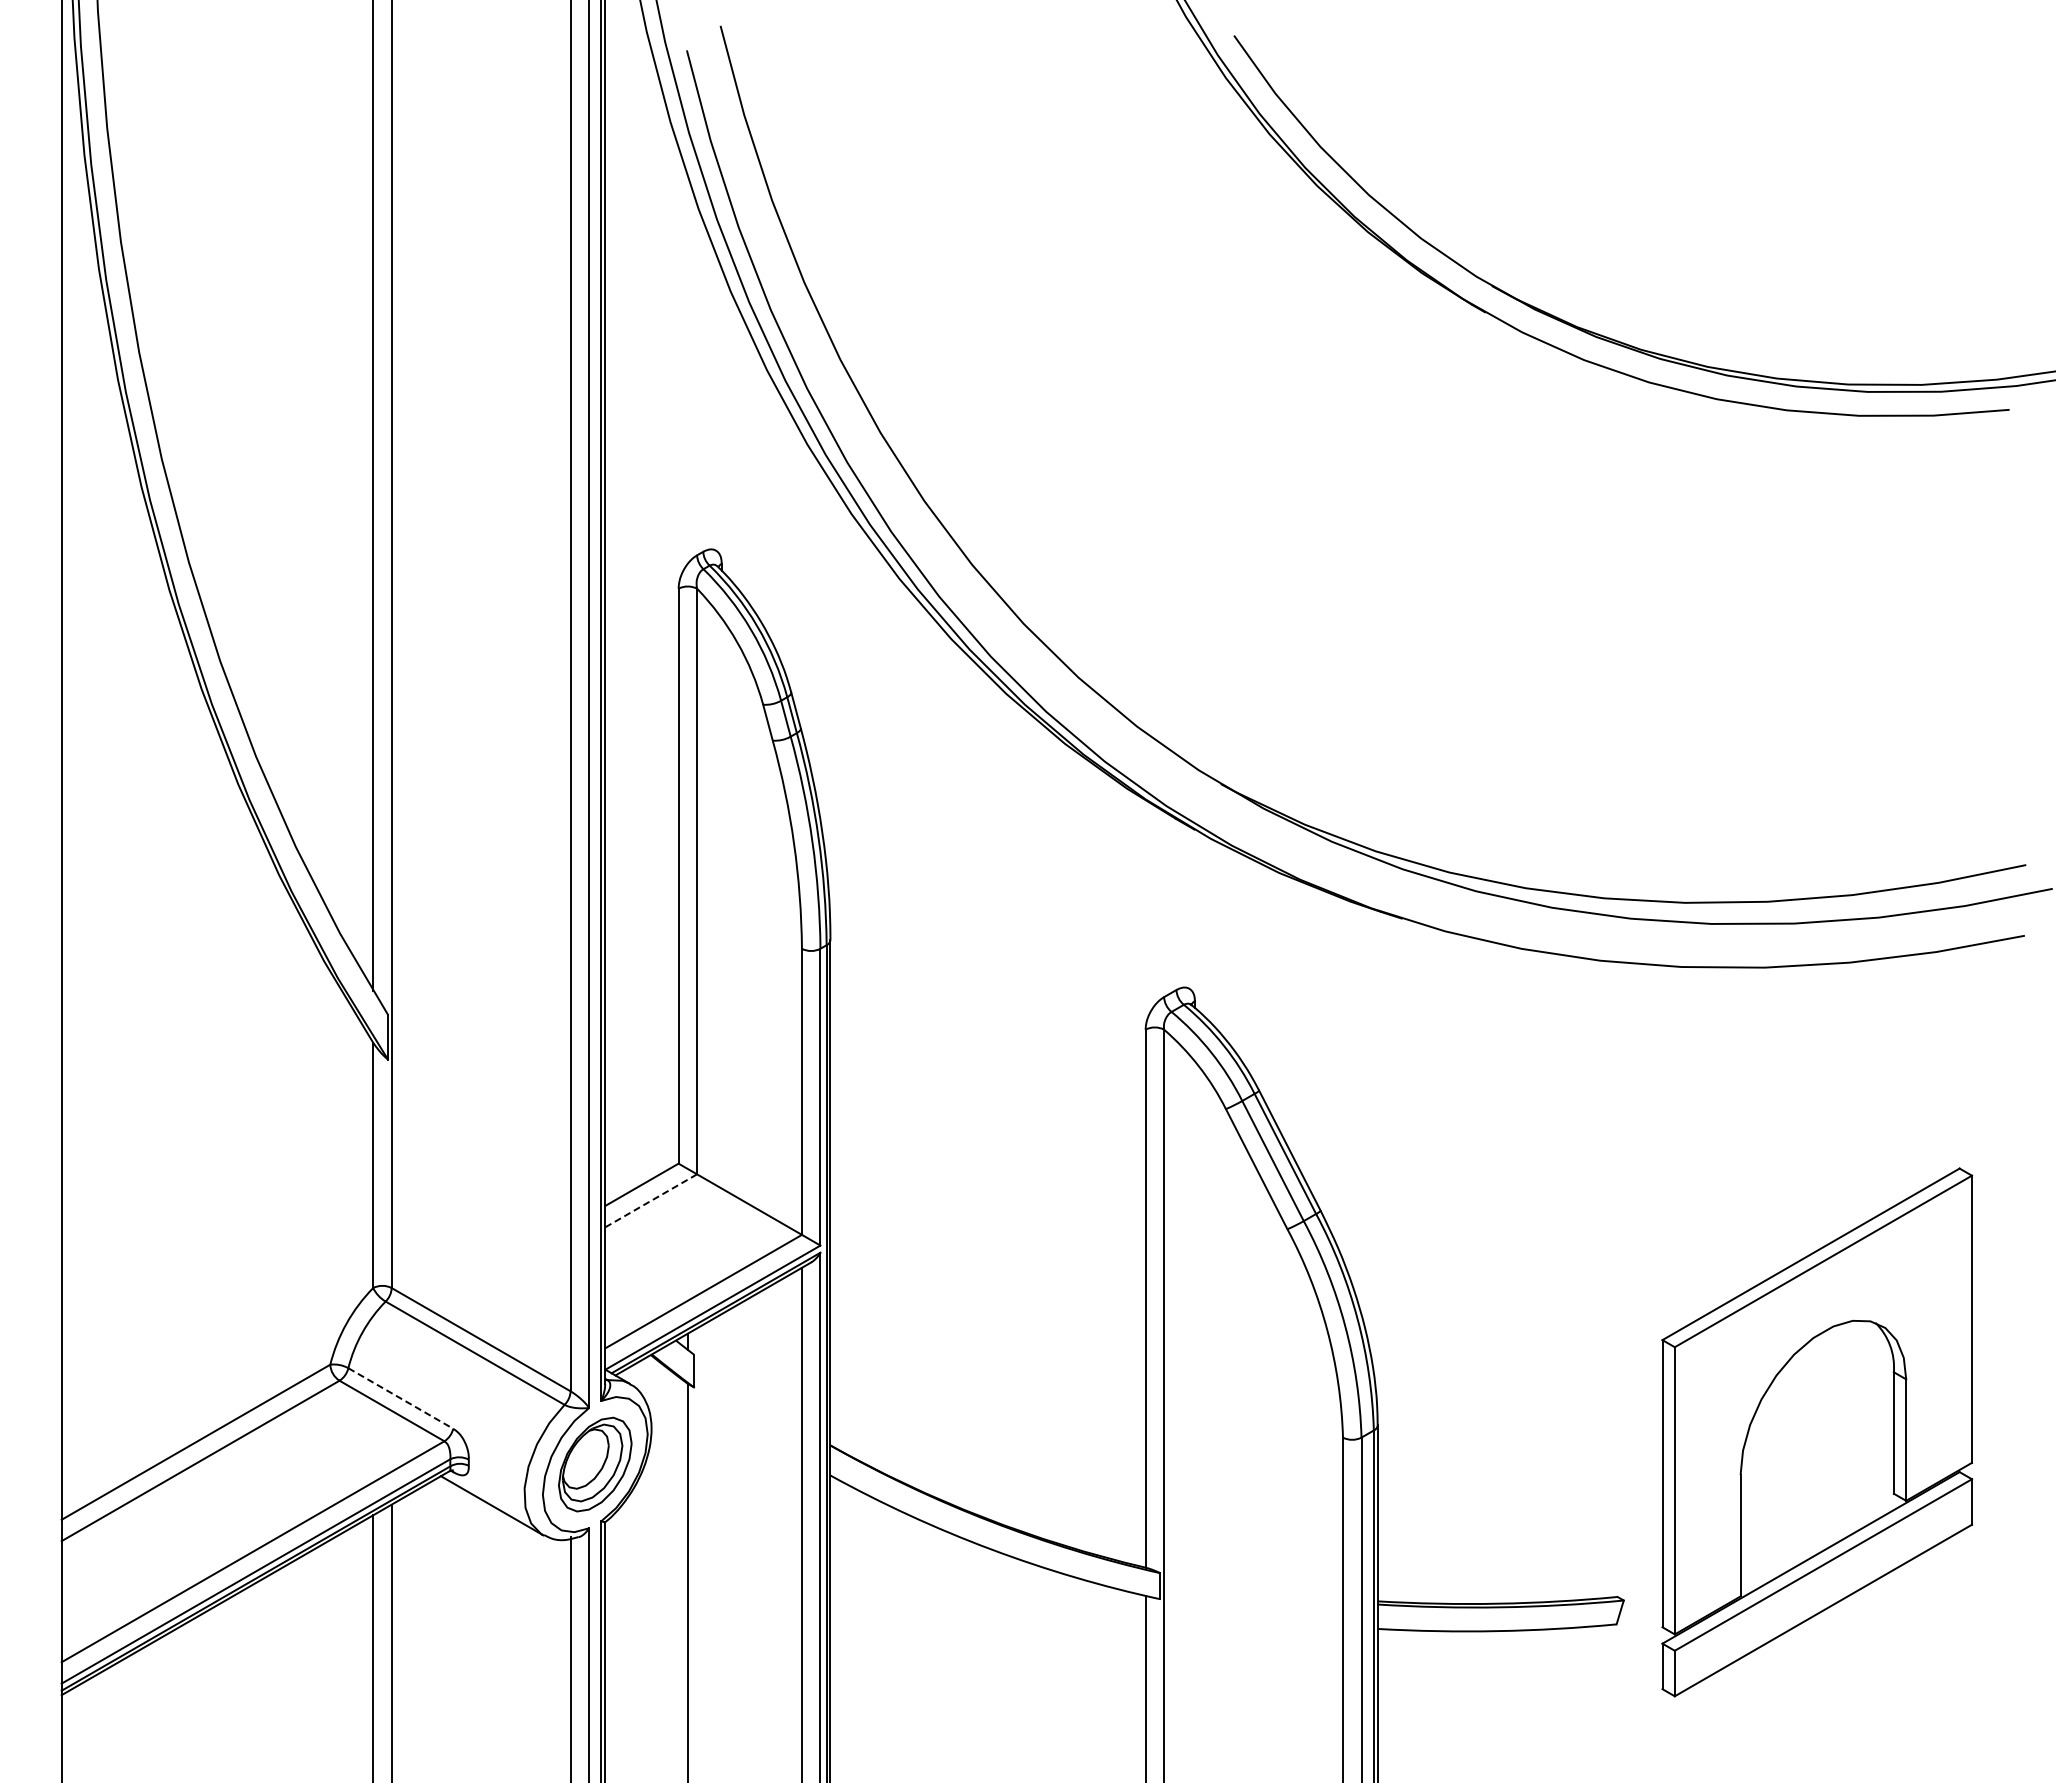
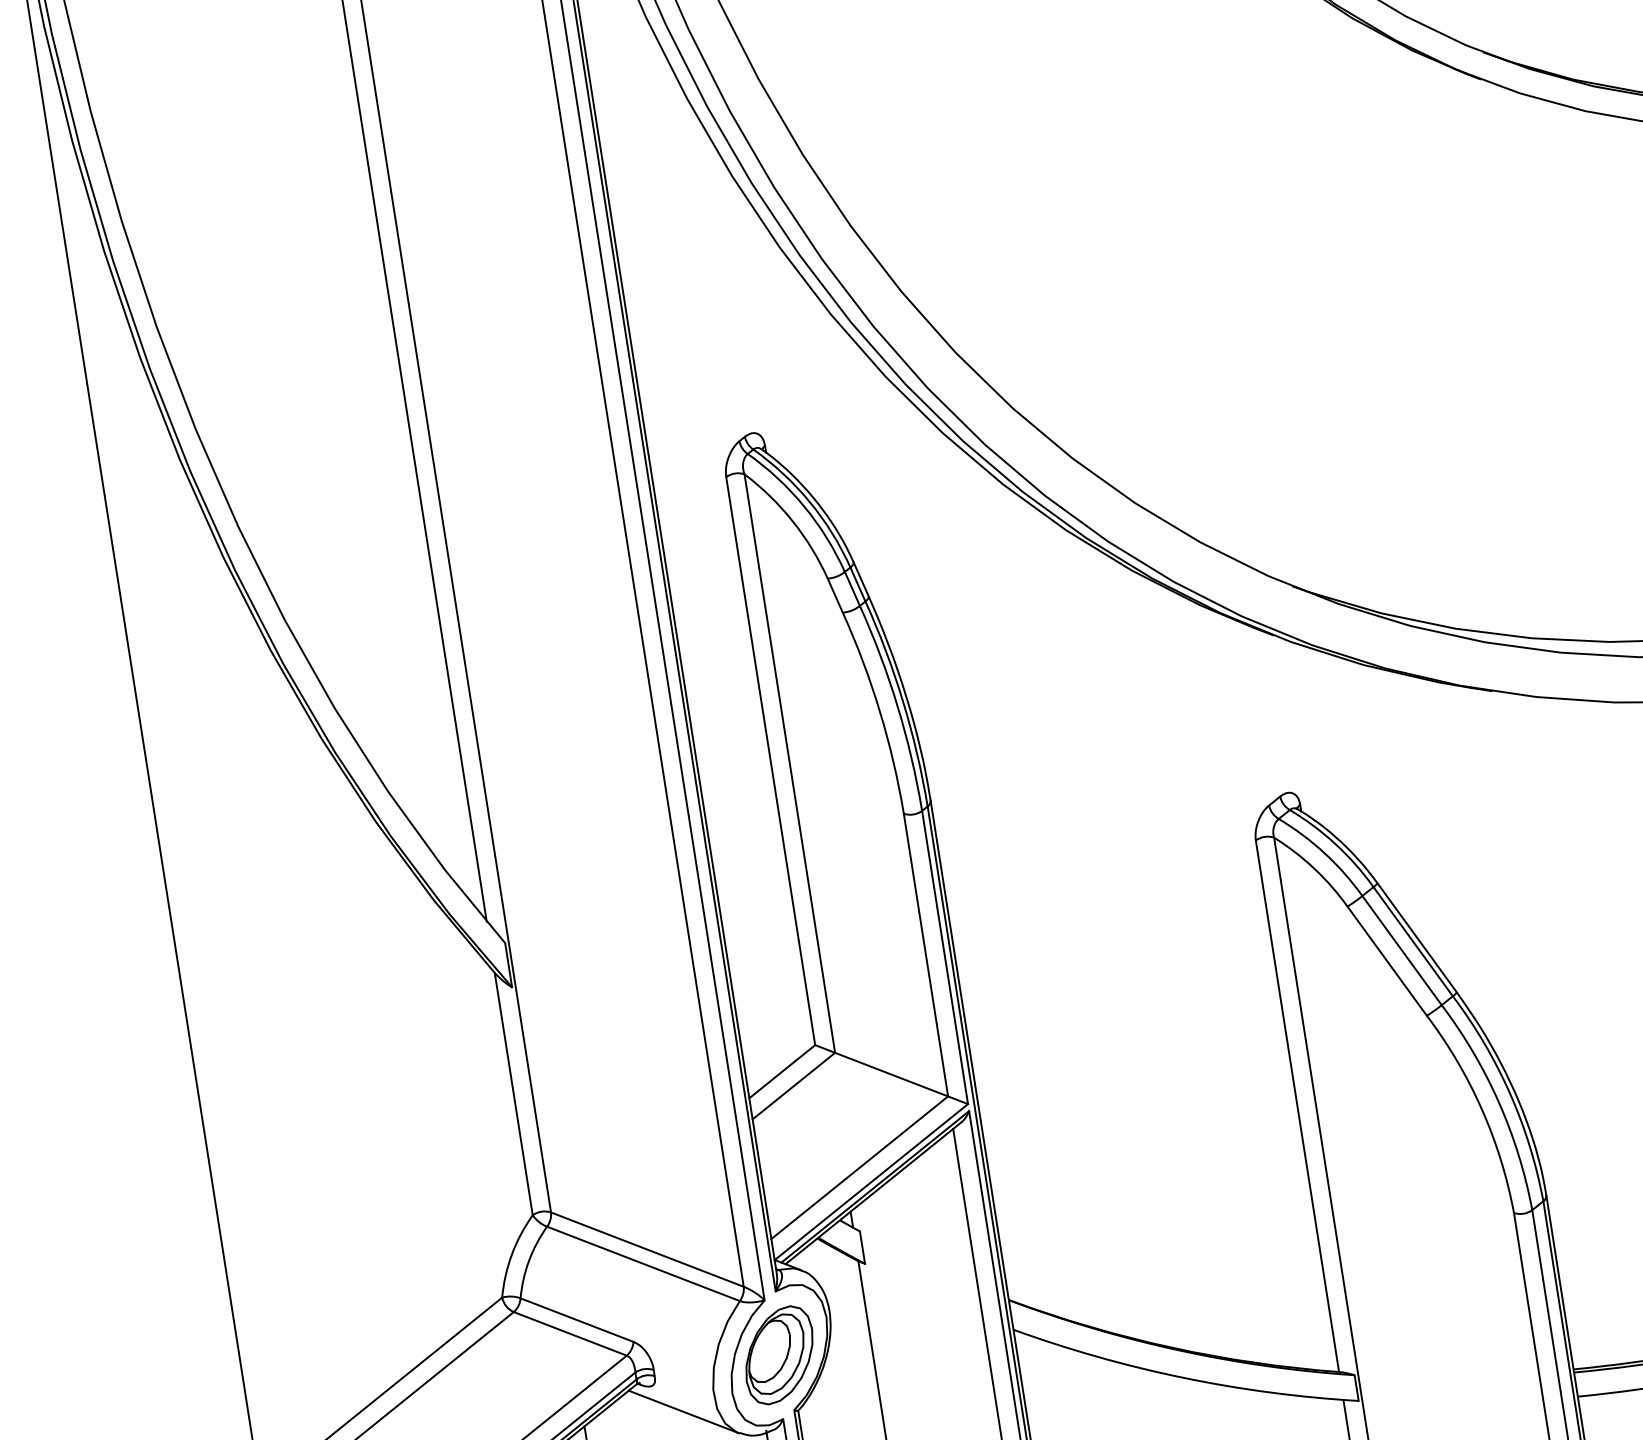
line: (651, 1200) -> (794, 1085), dashed -> solid
line: (400, 1398) -> (576, 1320), dashed -> solid

